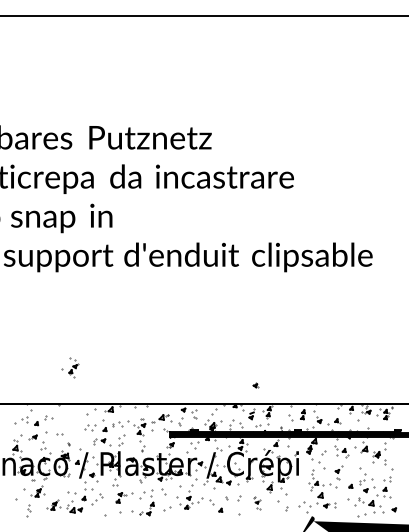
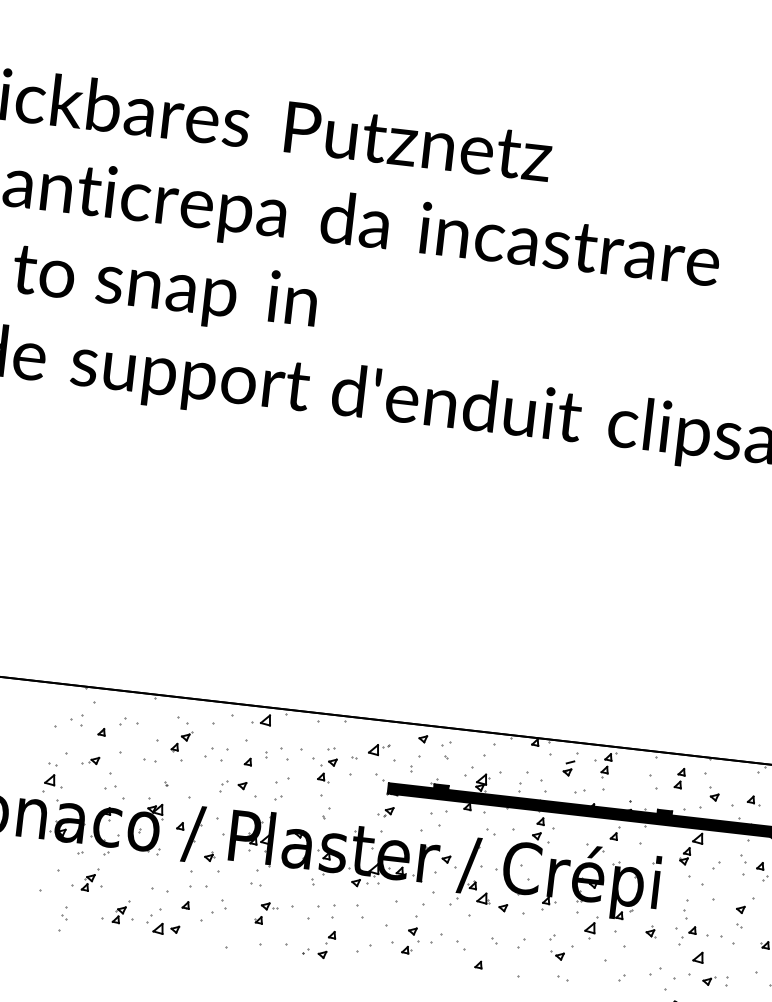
part: (70, 367) -> (175, 737), moved
part: (255, 385) -> (650, 932), moved
part: (257, 503) -> (559, 959), size x1.67

